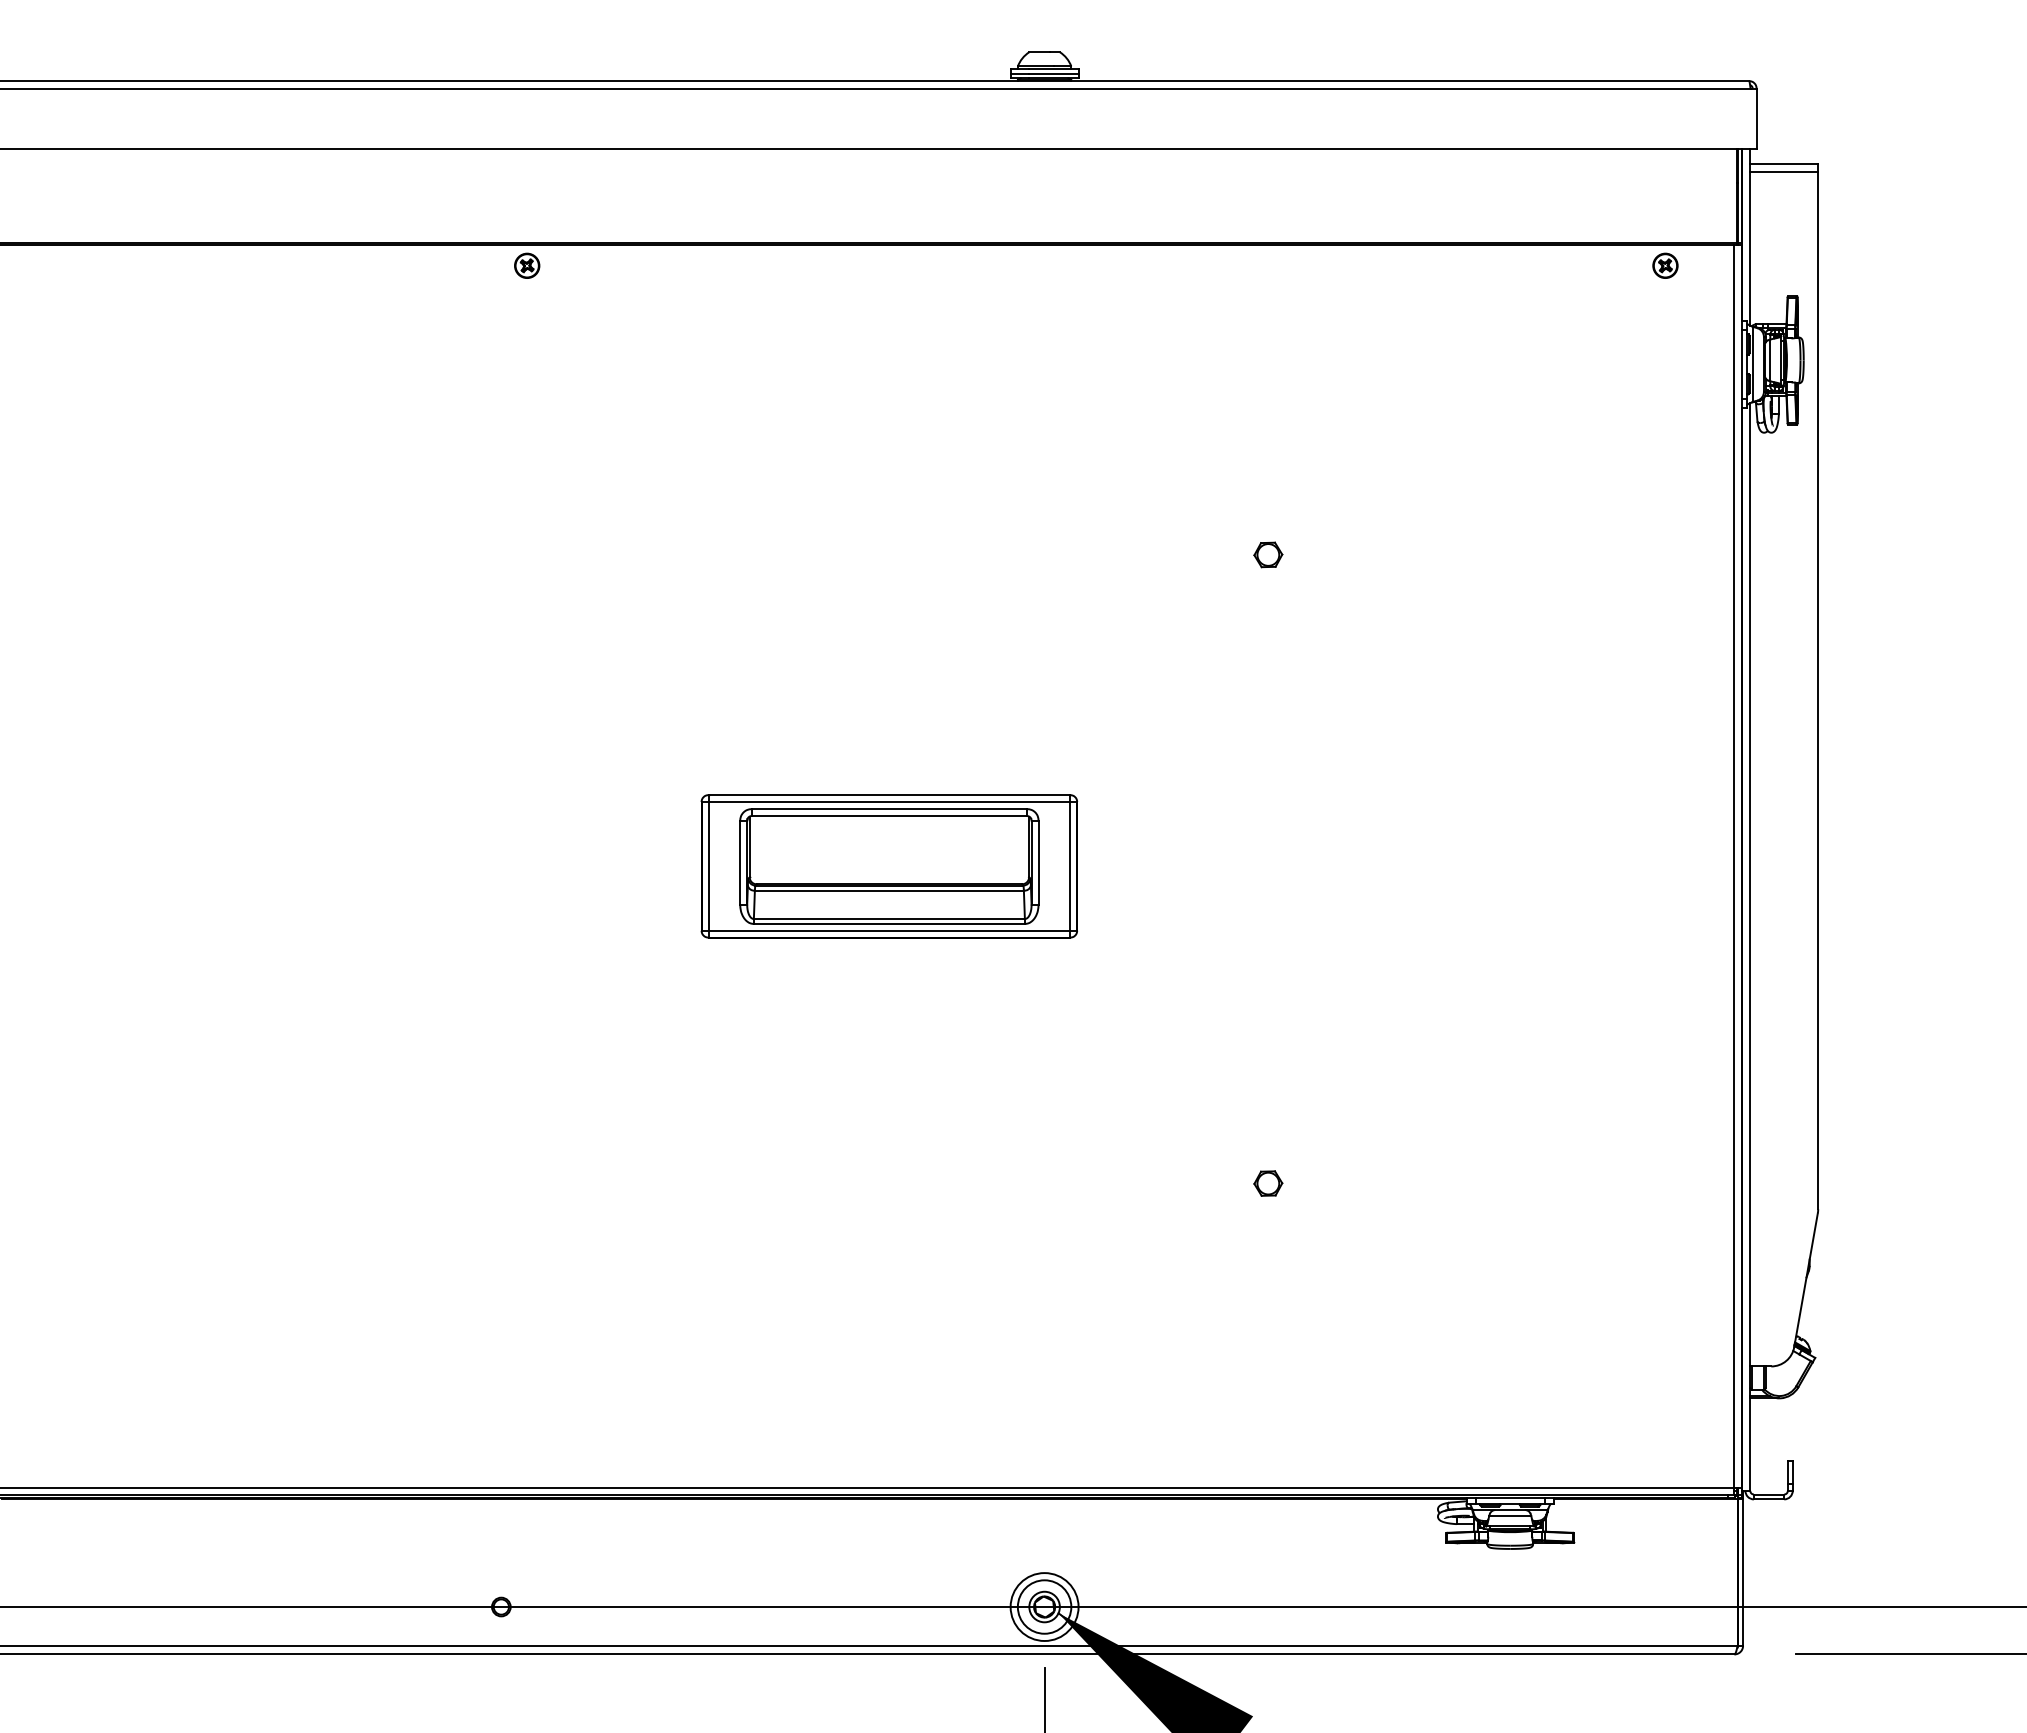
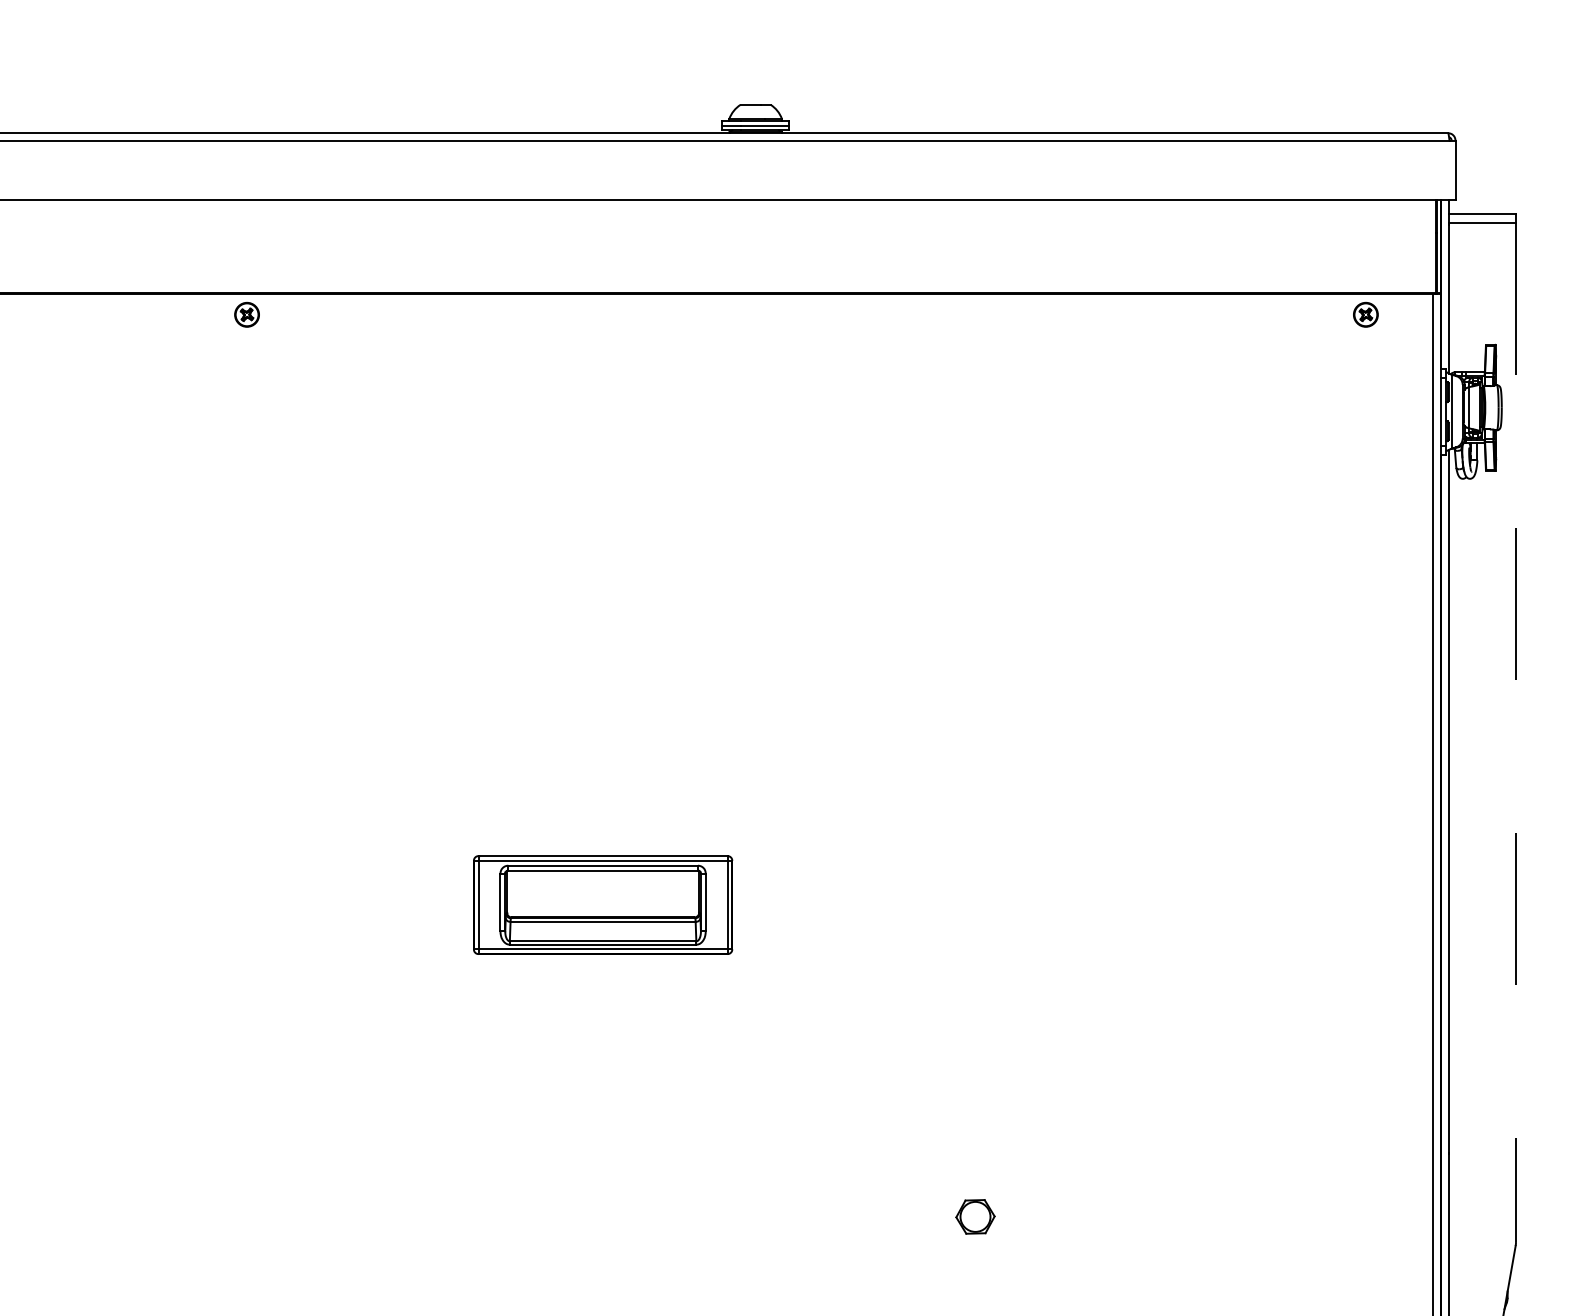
part: (1268, 554) -> (975, 598), removed
line: (1818, 690) -> (1516, 732), solid -> dashed
part: (889, 866) -> (603, 905), size x0.7
part: (1268, 1183) -> (975, 1216), size x1.4

